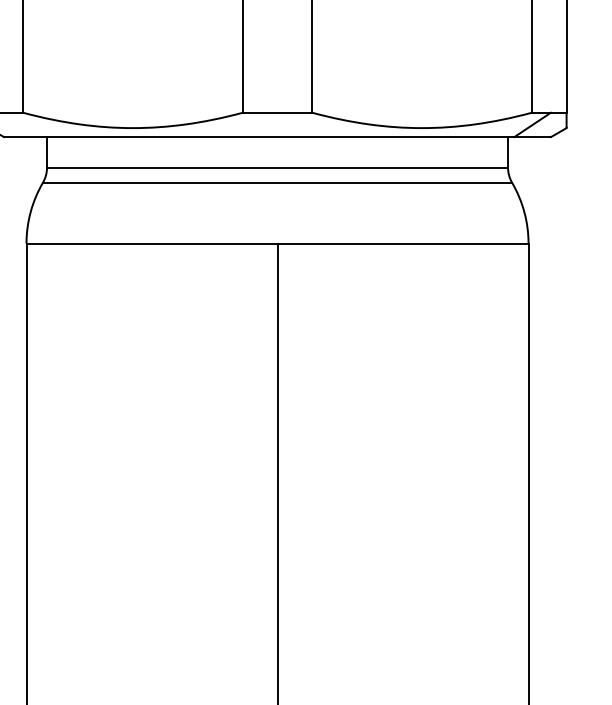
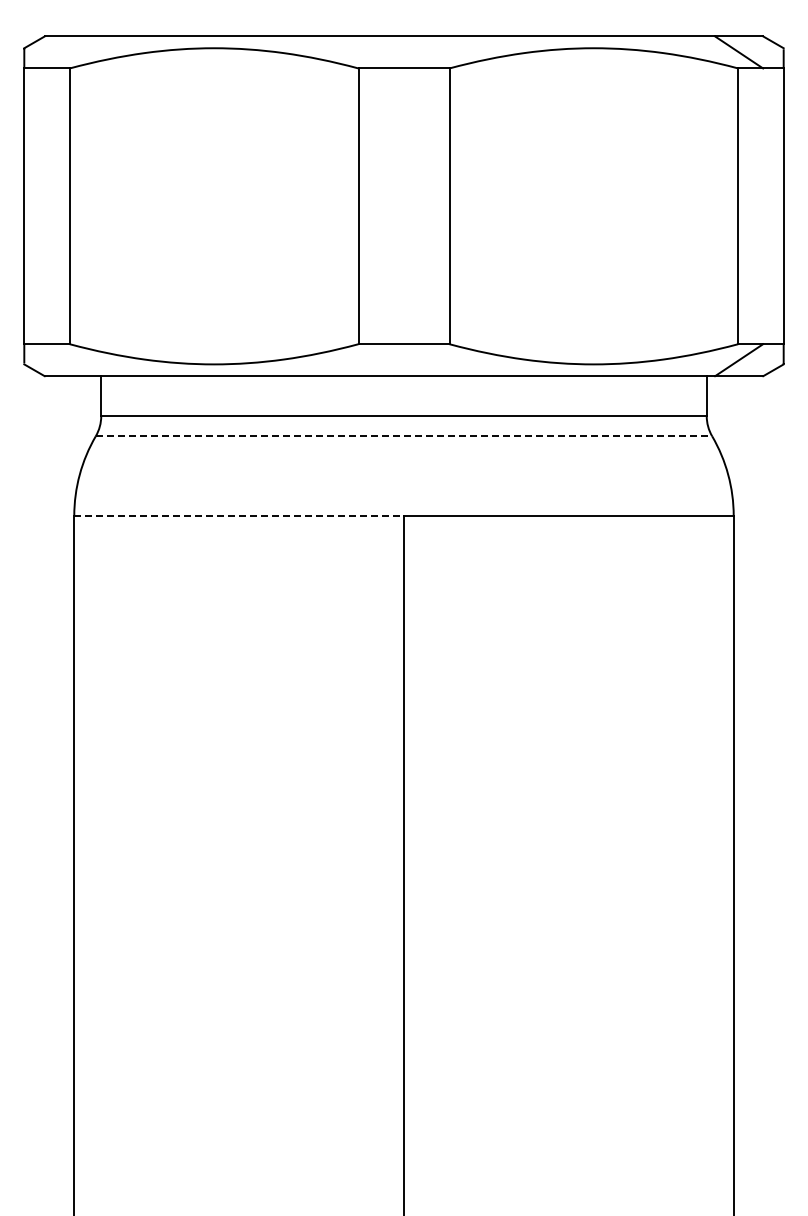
line: (277, 183) -> (404, 436), solid -> dashed
line: (152, 243) -> (239, 516), solid -> dashed

